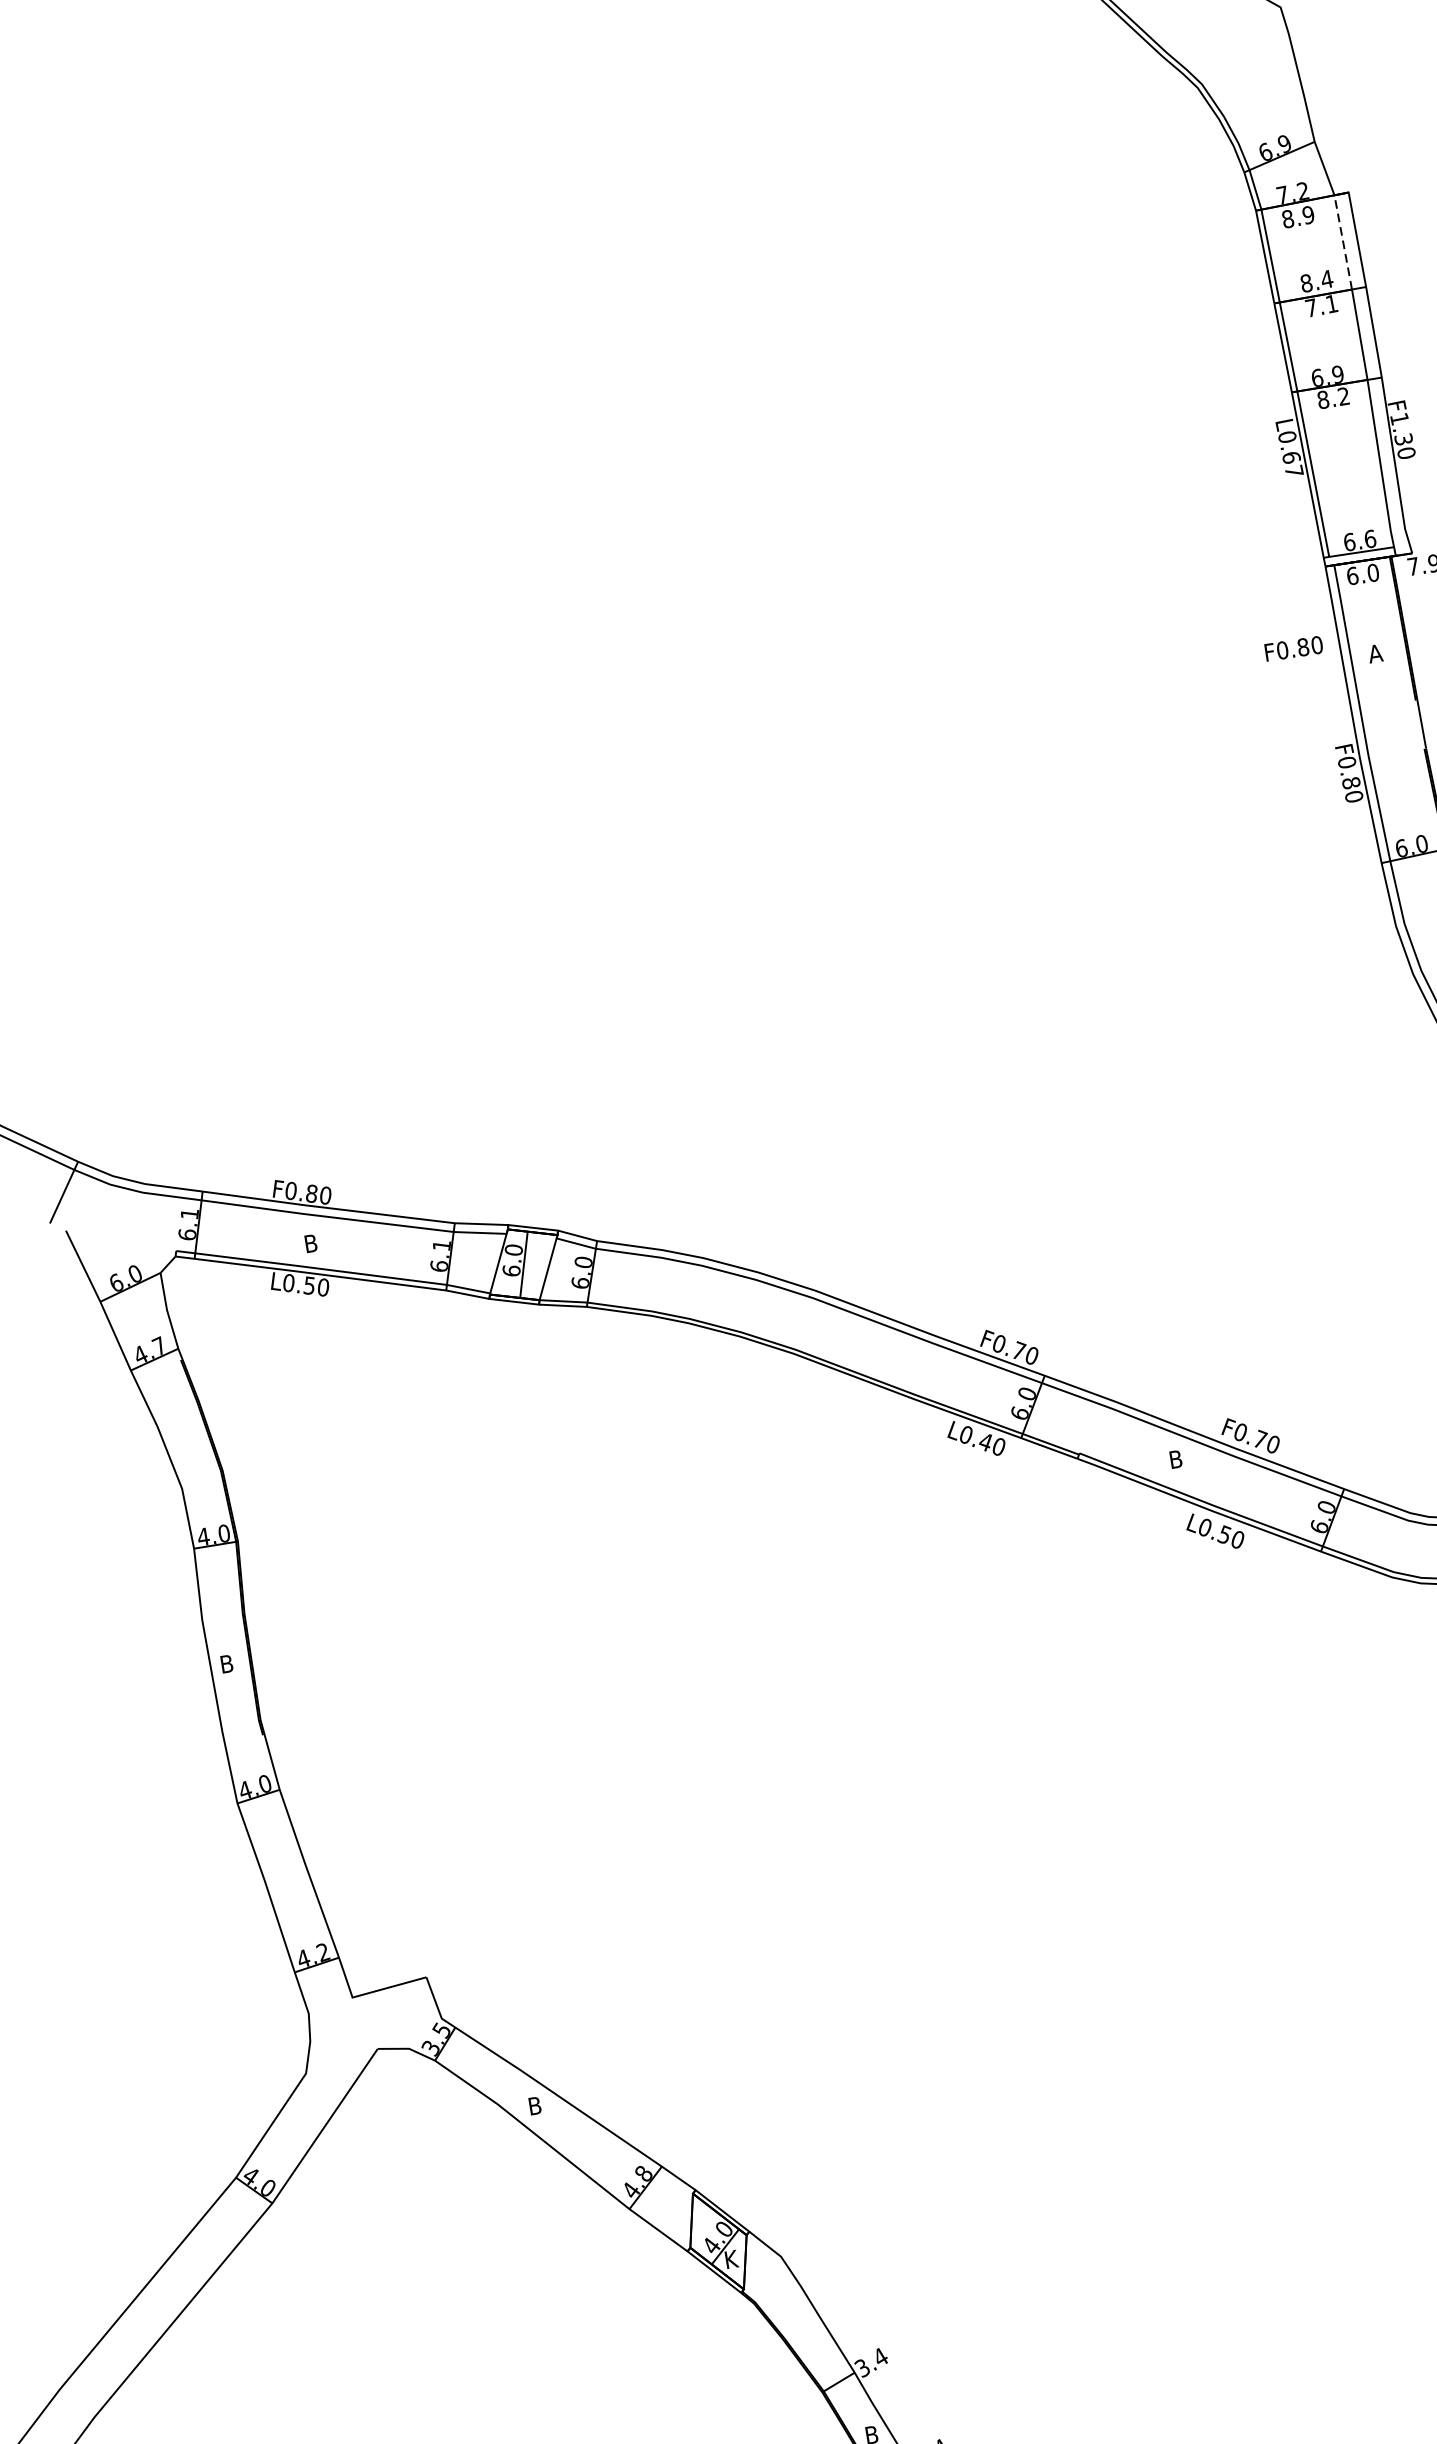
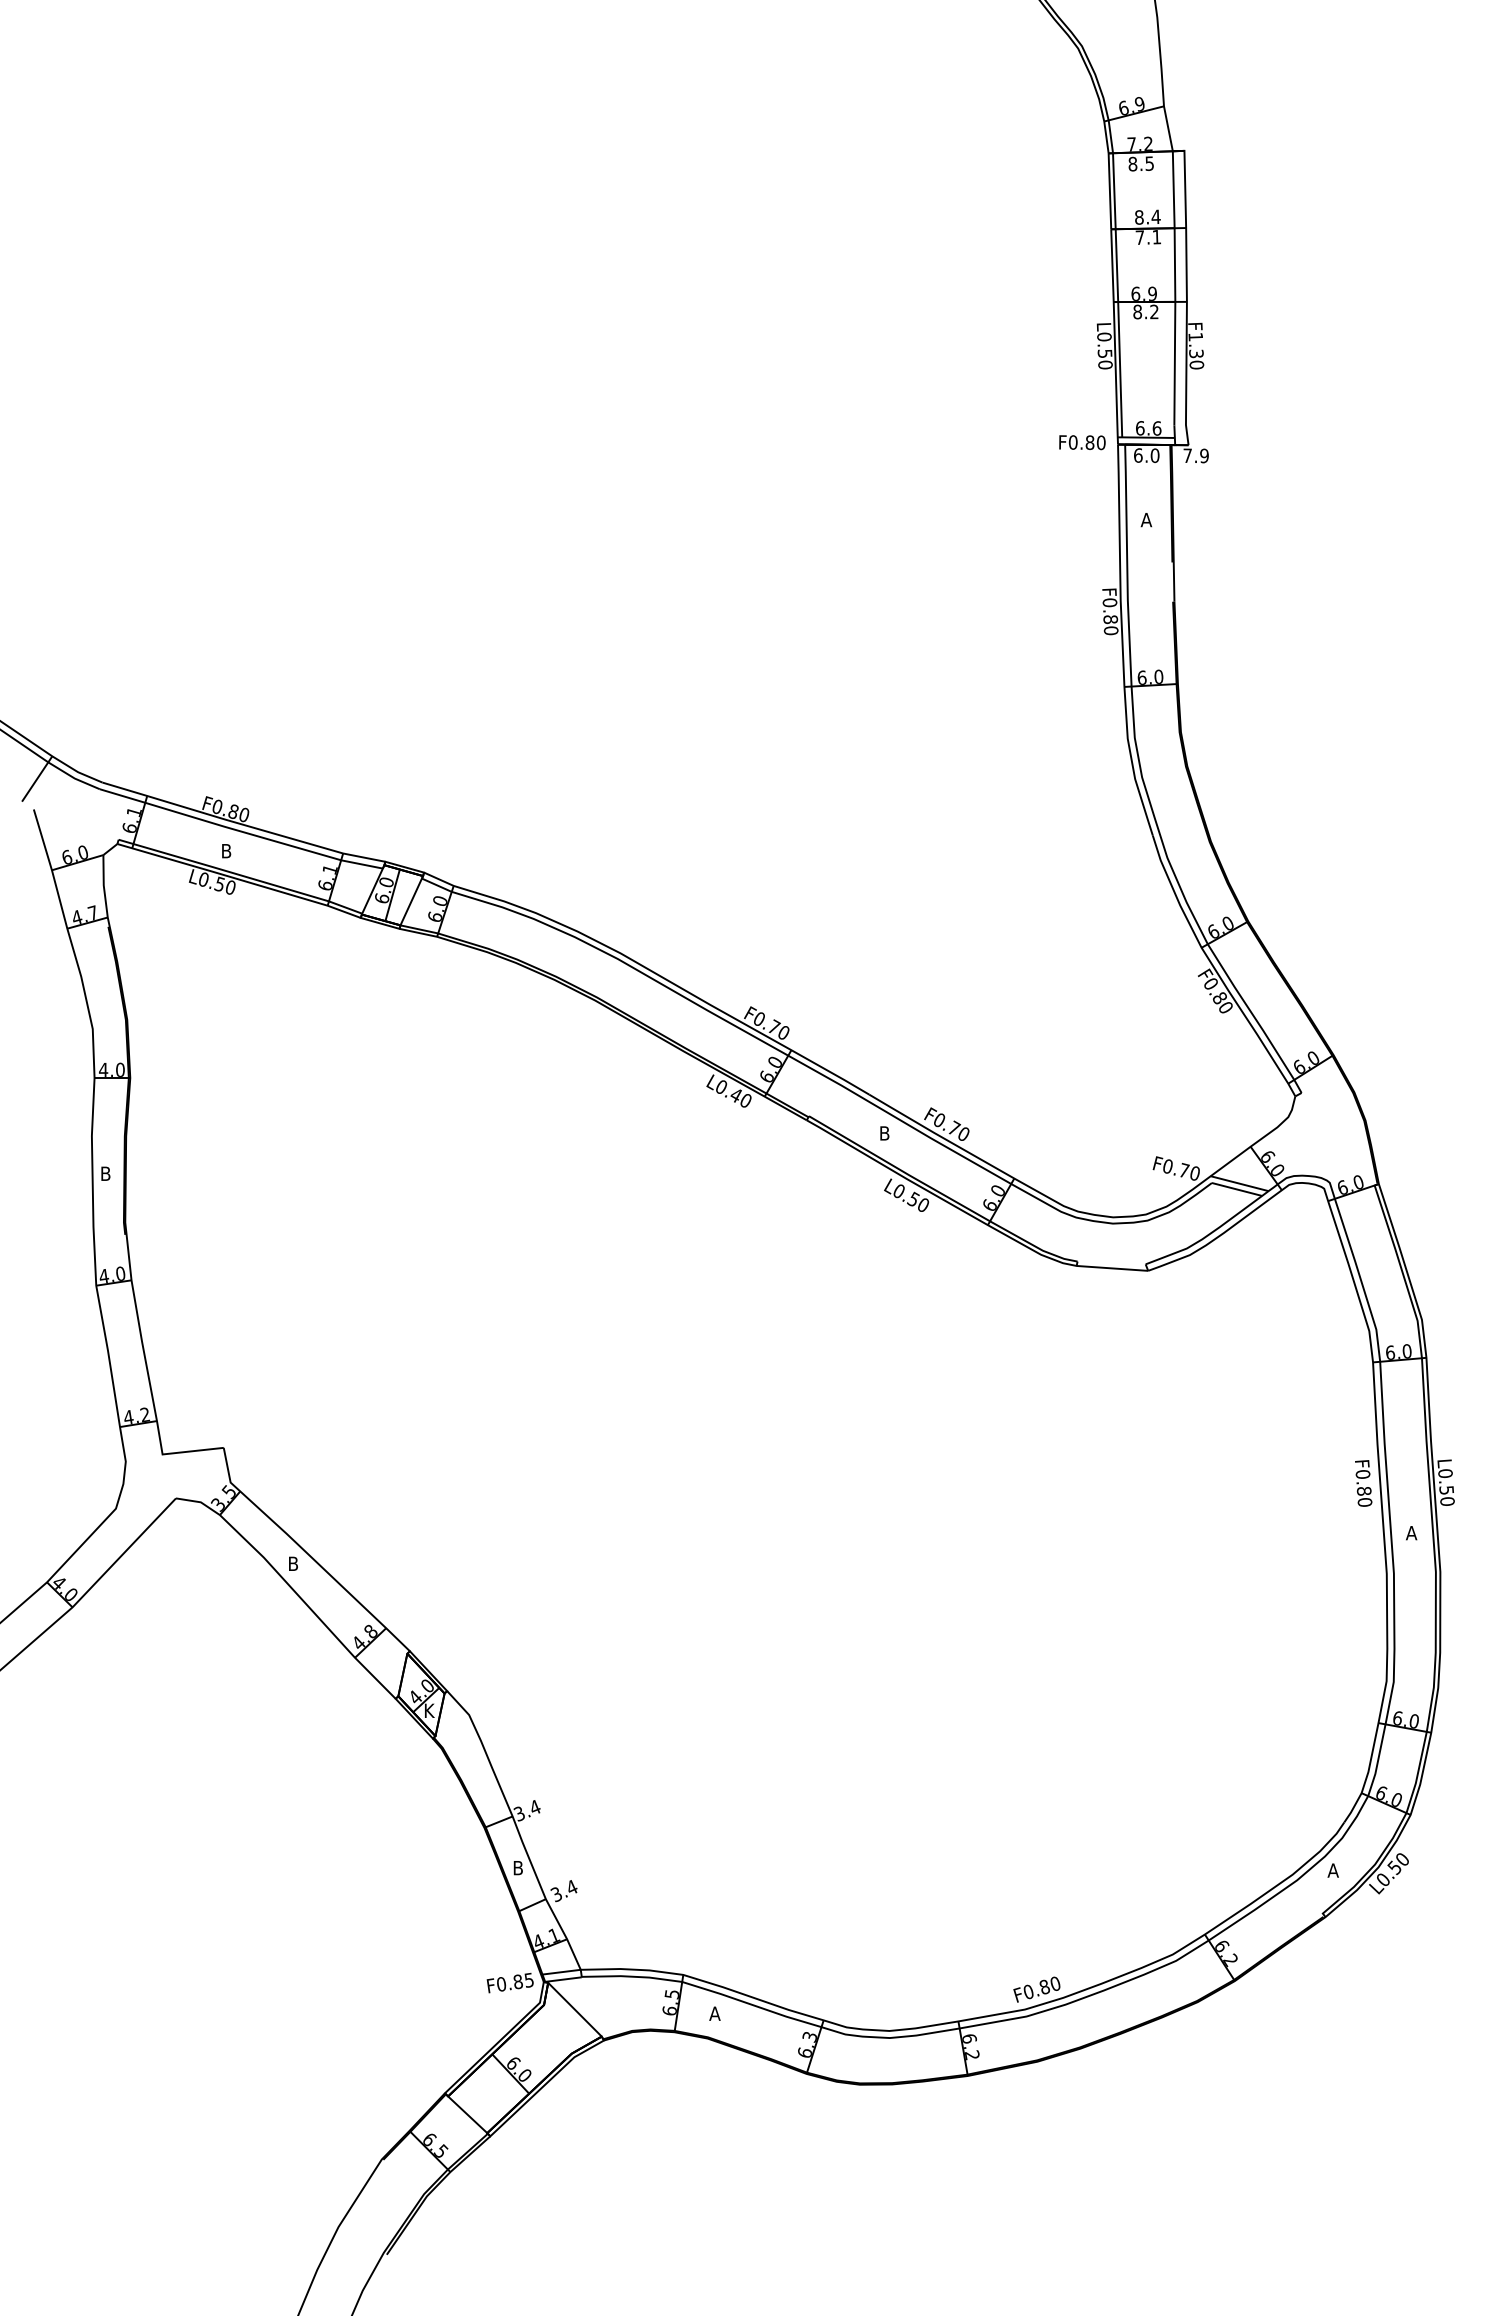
text: (1308, 214) -> (1149, 163), 8.9 -> 8.5
line: (1342, 242) -> (1173, 189), dashed -> solid
text: (1291, 464) -> (1104, 359), L0.67 -> L0.50
text: (1293, 648) -> (1082, 442), moved

